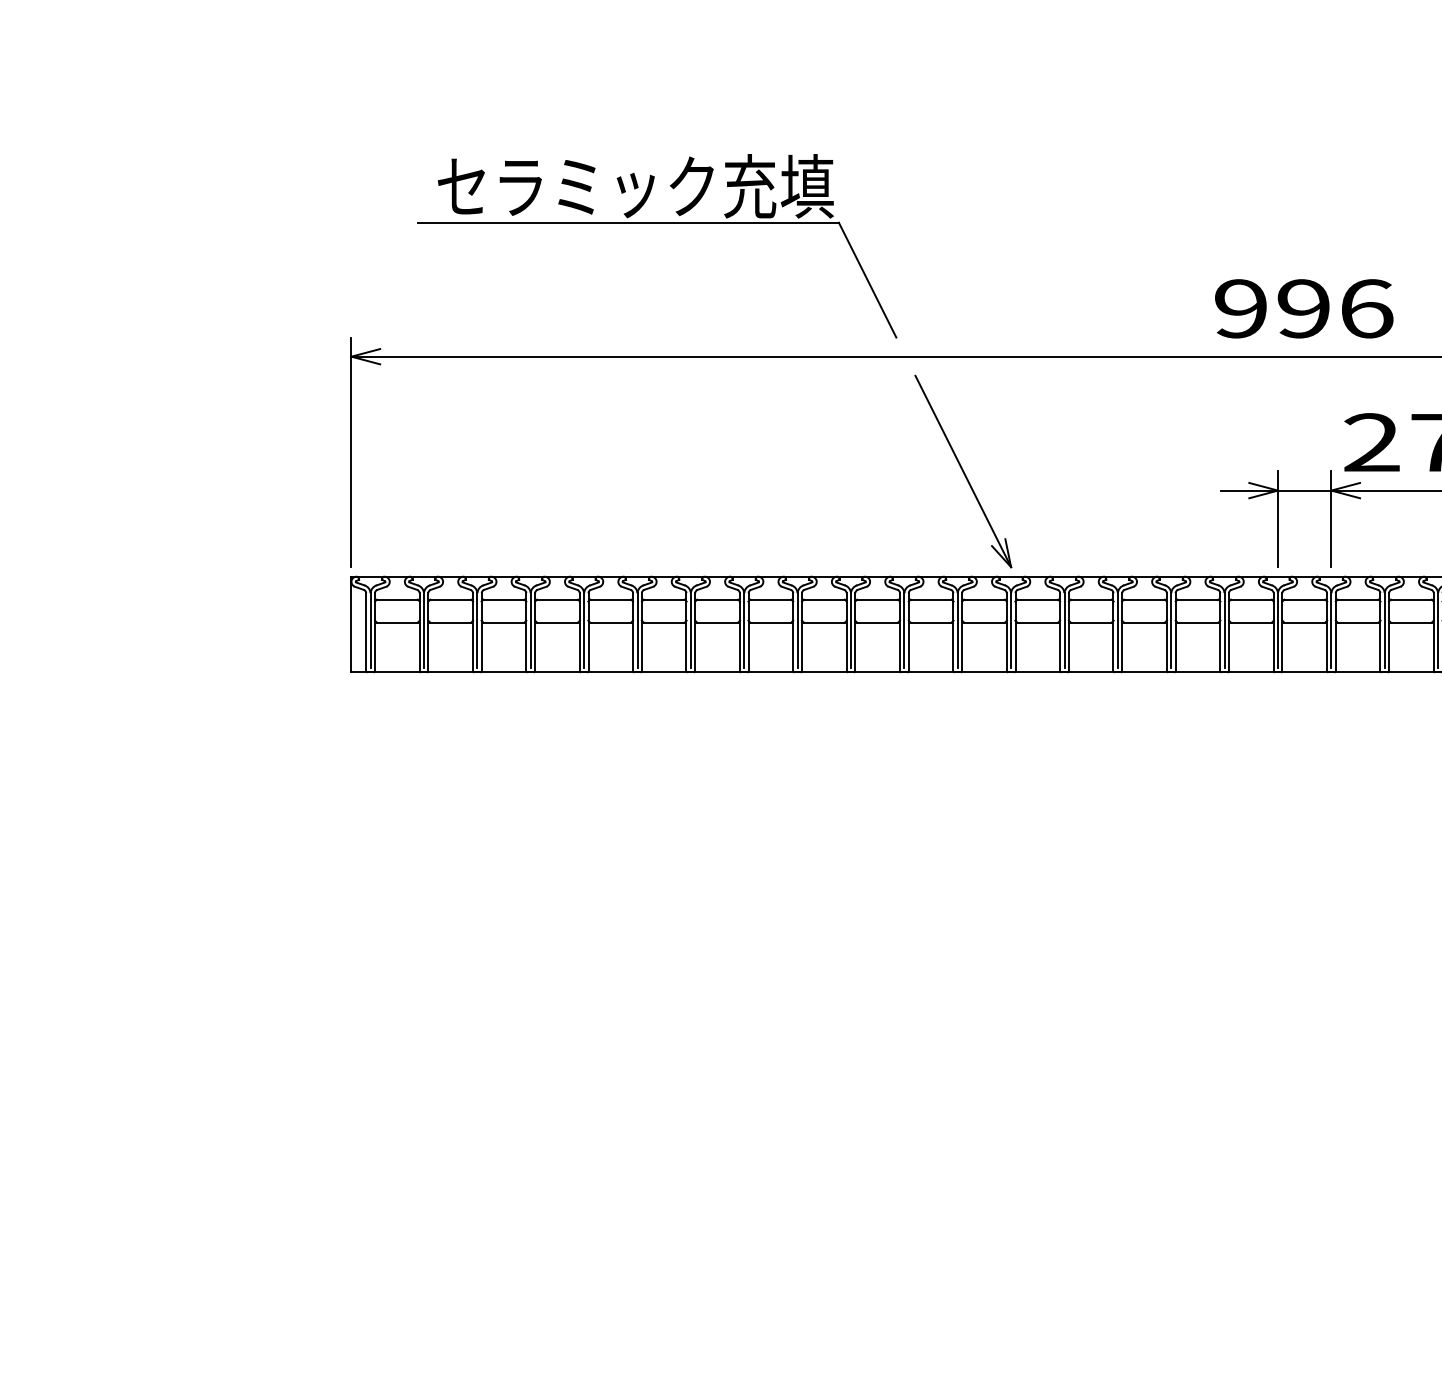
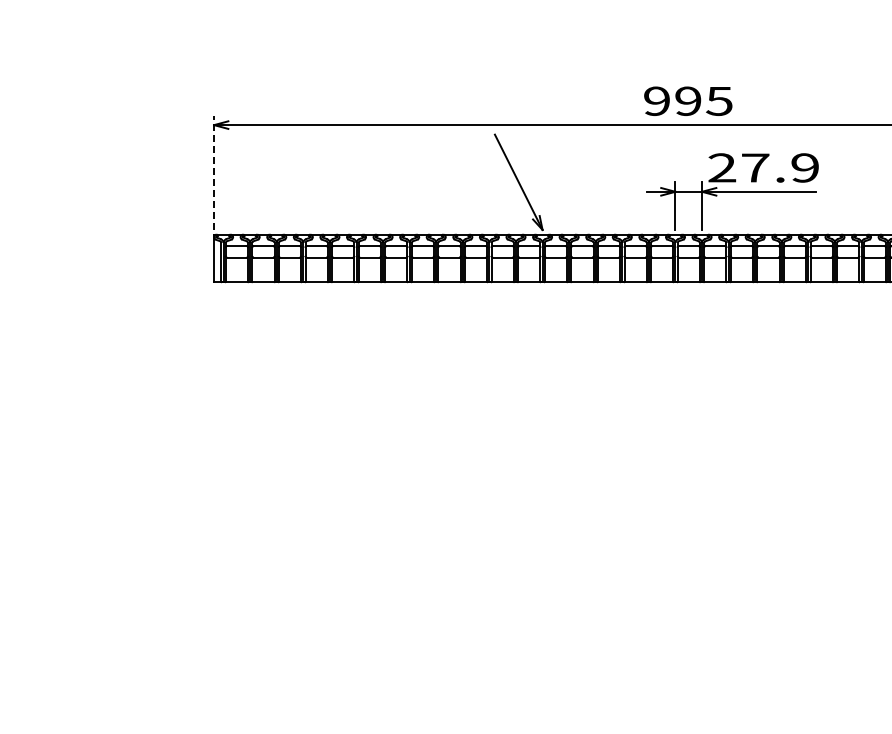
part: (657, 222) -> (366, 58), removed
text: (1366, 307) -> (719, 100), 996 -> 995
line: (352, 451) -> (214, 172), solid -> dashed

